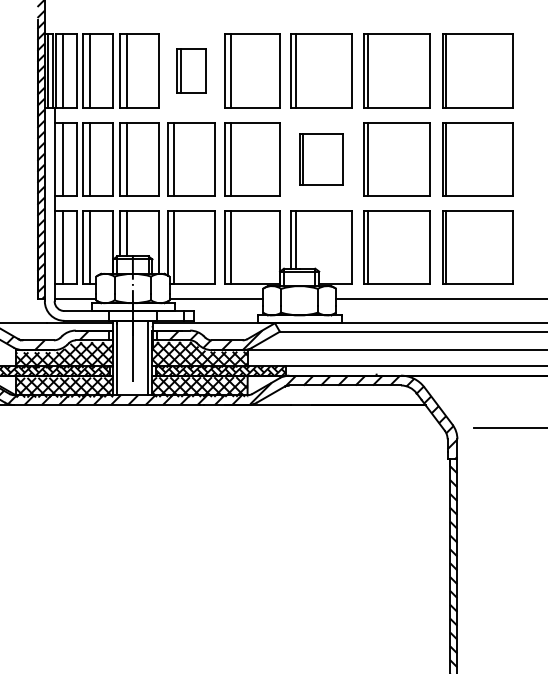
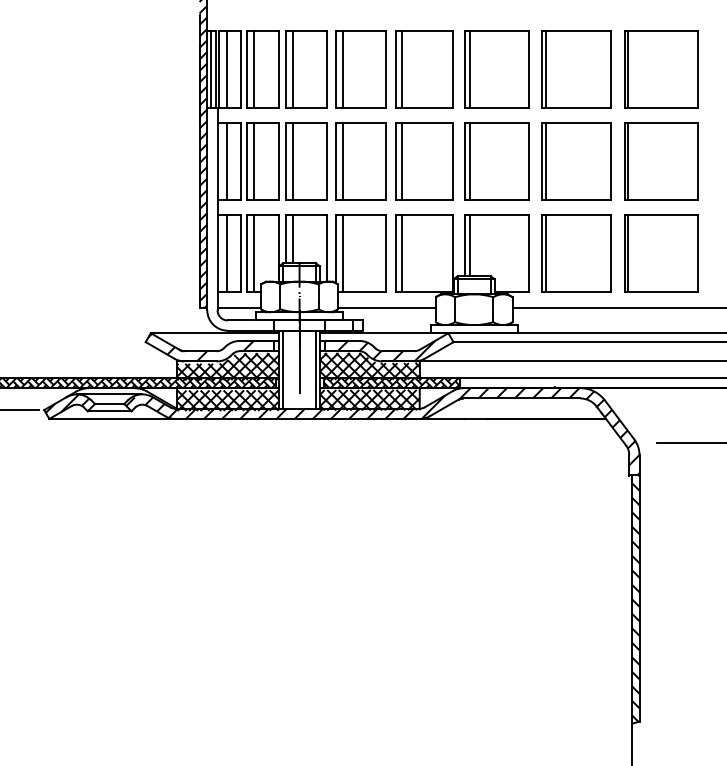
part: (191, 71) -> (360, 69), size x1.67
part: (320, 159) -> (496, 161), size x1.43

